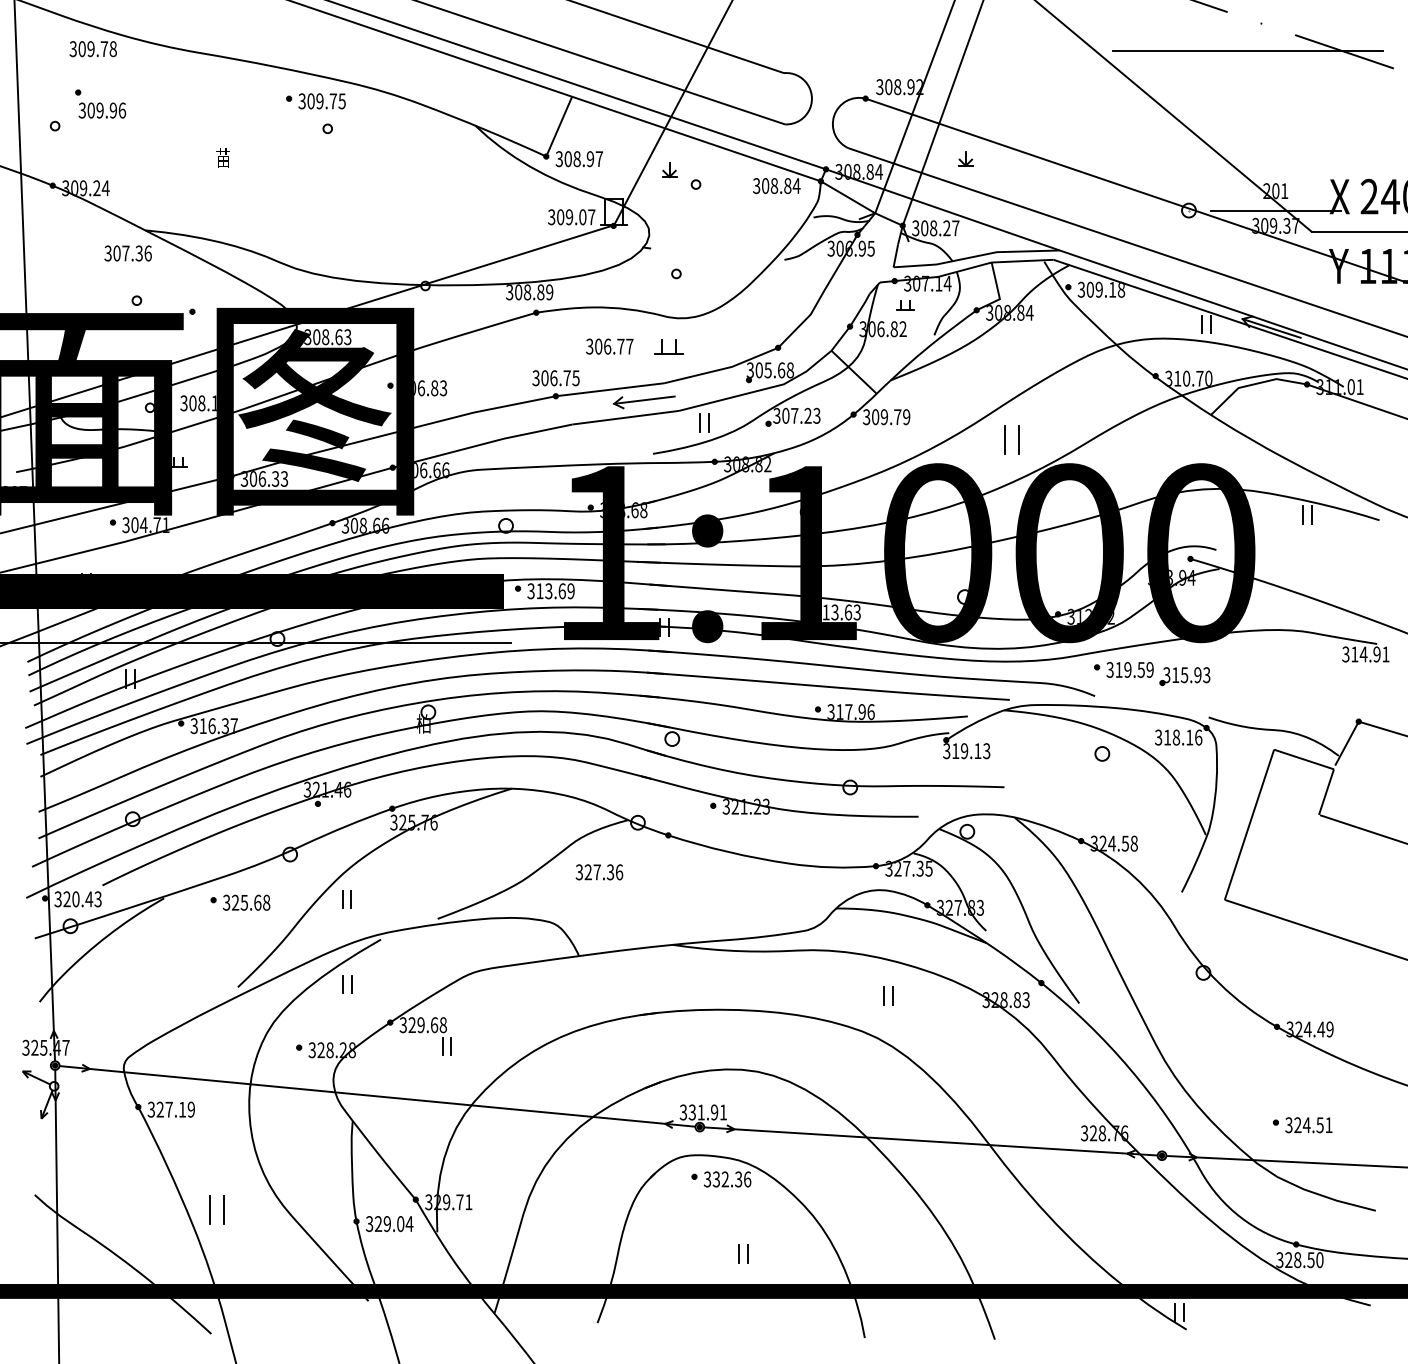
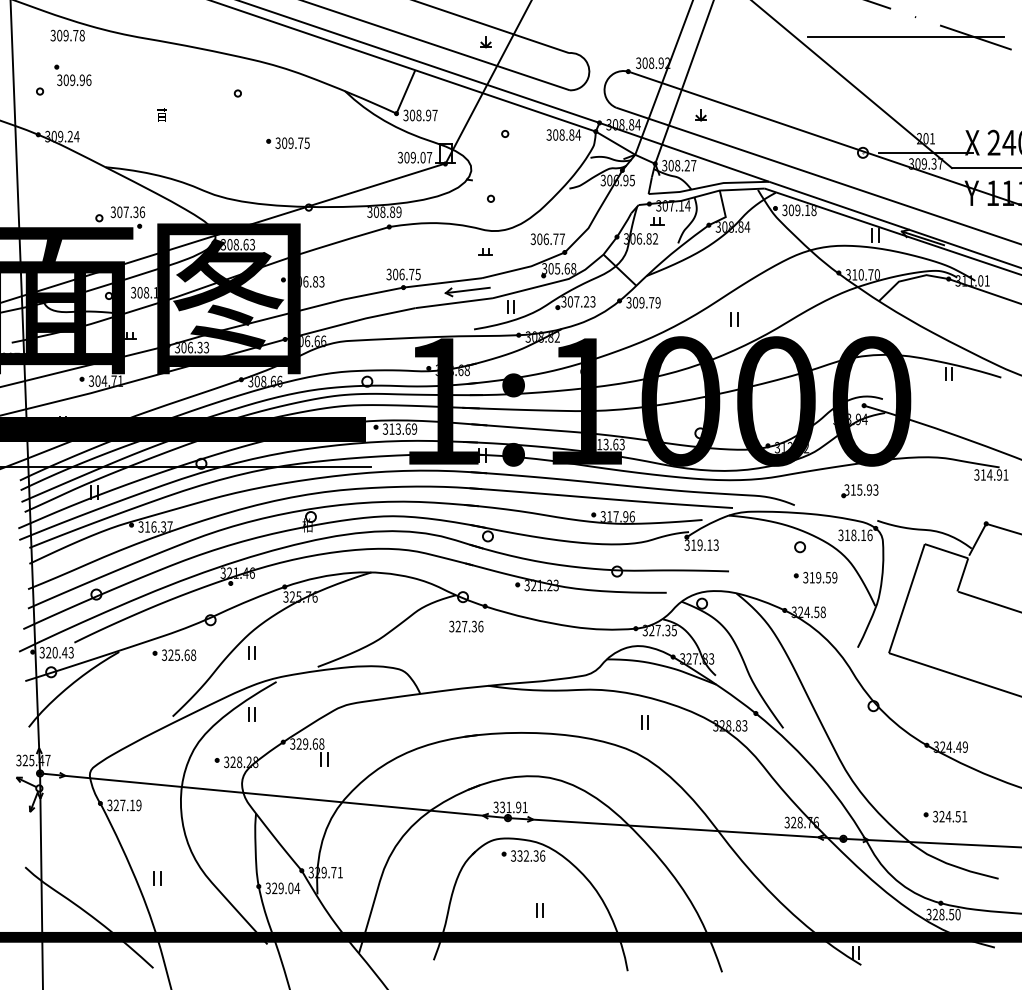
part: (315, 101) -> (287, 143), moved
part: (669, 170) -> (485, 42), moved
text: (127, 253) -> (127, 212), moved
text: (609, 346) -> (547, 239), moved
part: (668, 347) -> (485, 252), size x0.62
part: (1011, 439) -> (734, 318), size x0.62
part: (1123, 669) -> (815, 577), moved
text: (599, 872) -> (466, 626), moved
part: (216, 1210) -> (157, 878), size x0.62

